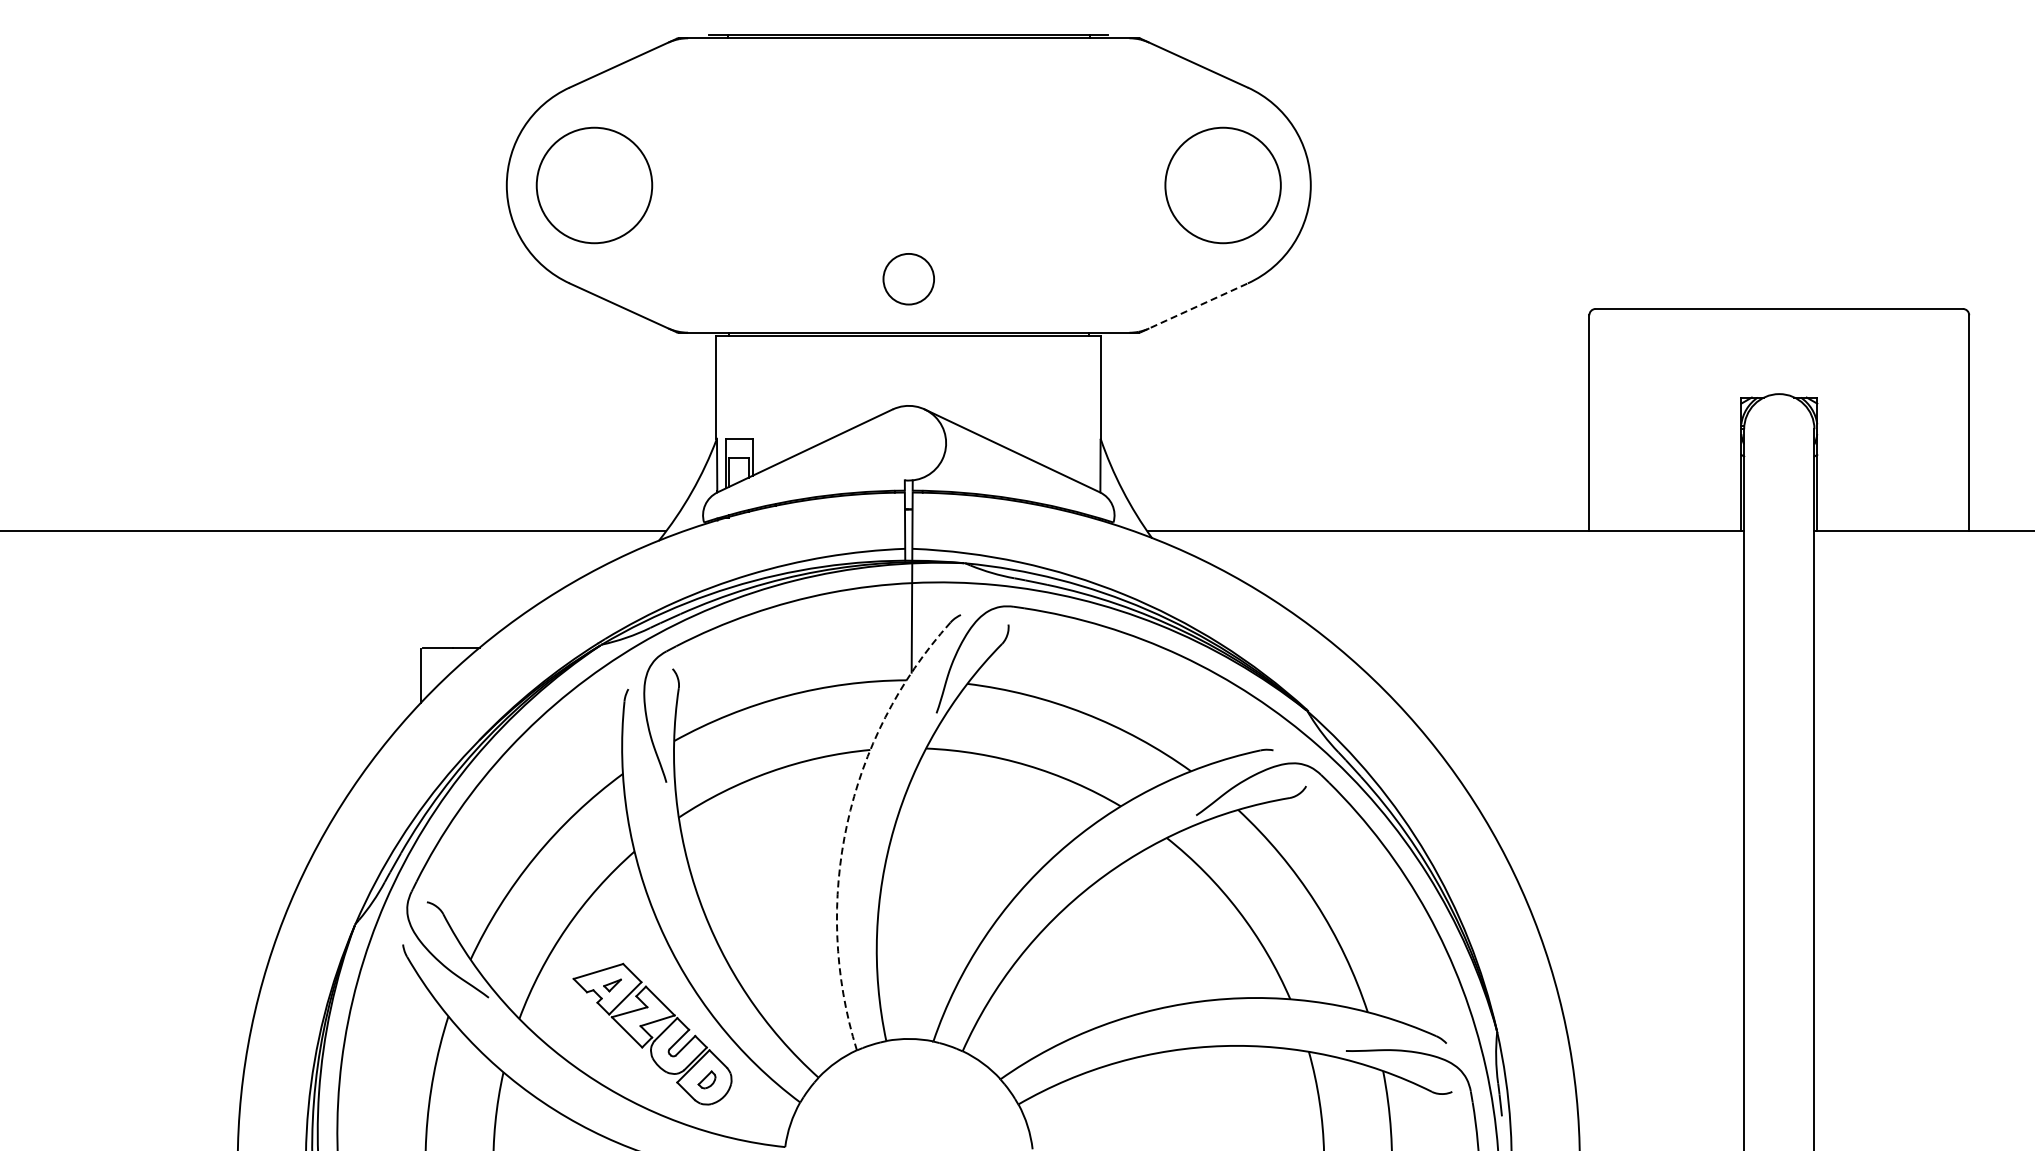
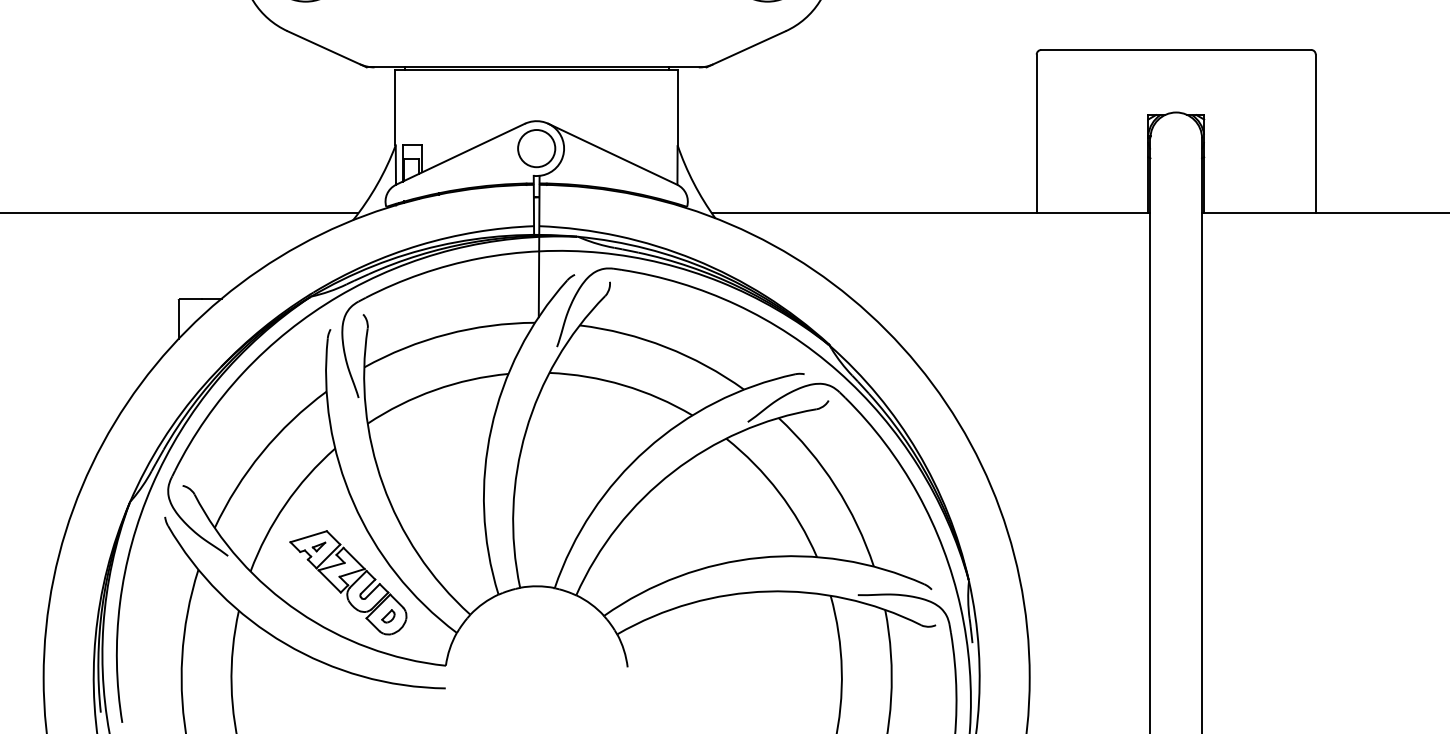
circle: (908, 279) -> (536, 148), moved
line: (1194, 307) -> (746, 48), dashed -> solid
arc: (847, 824) -> (491, 428), dashed -> solid

